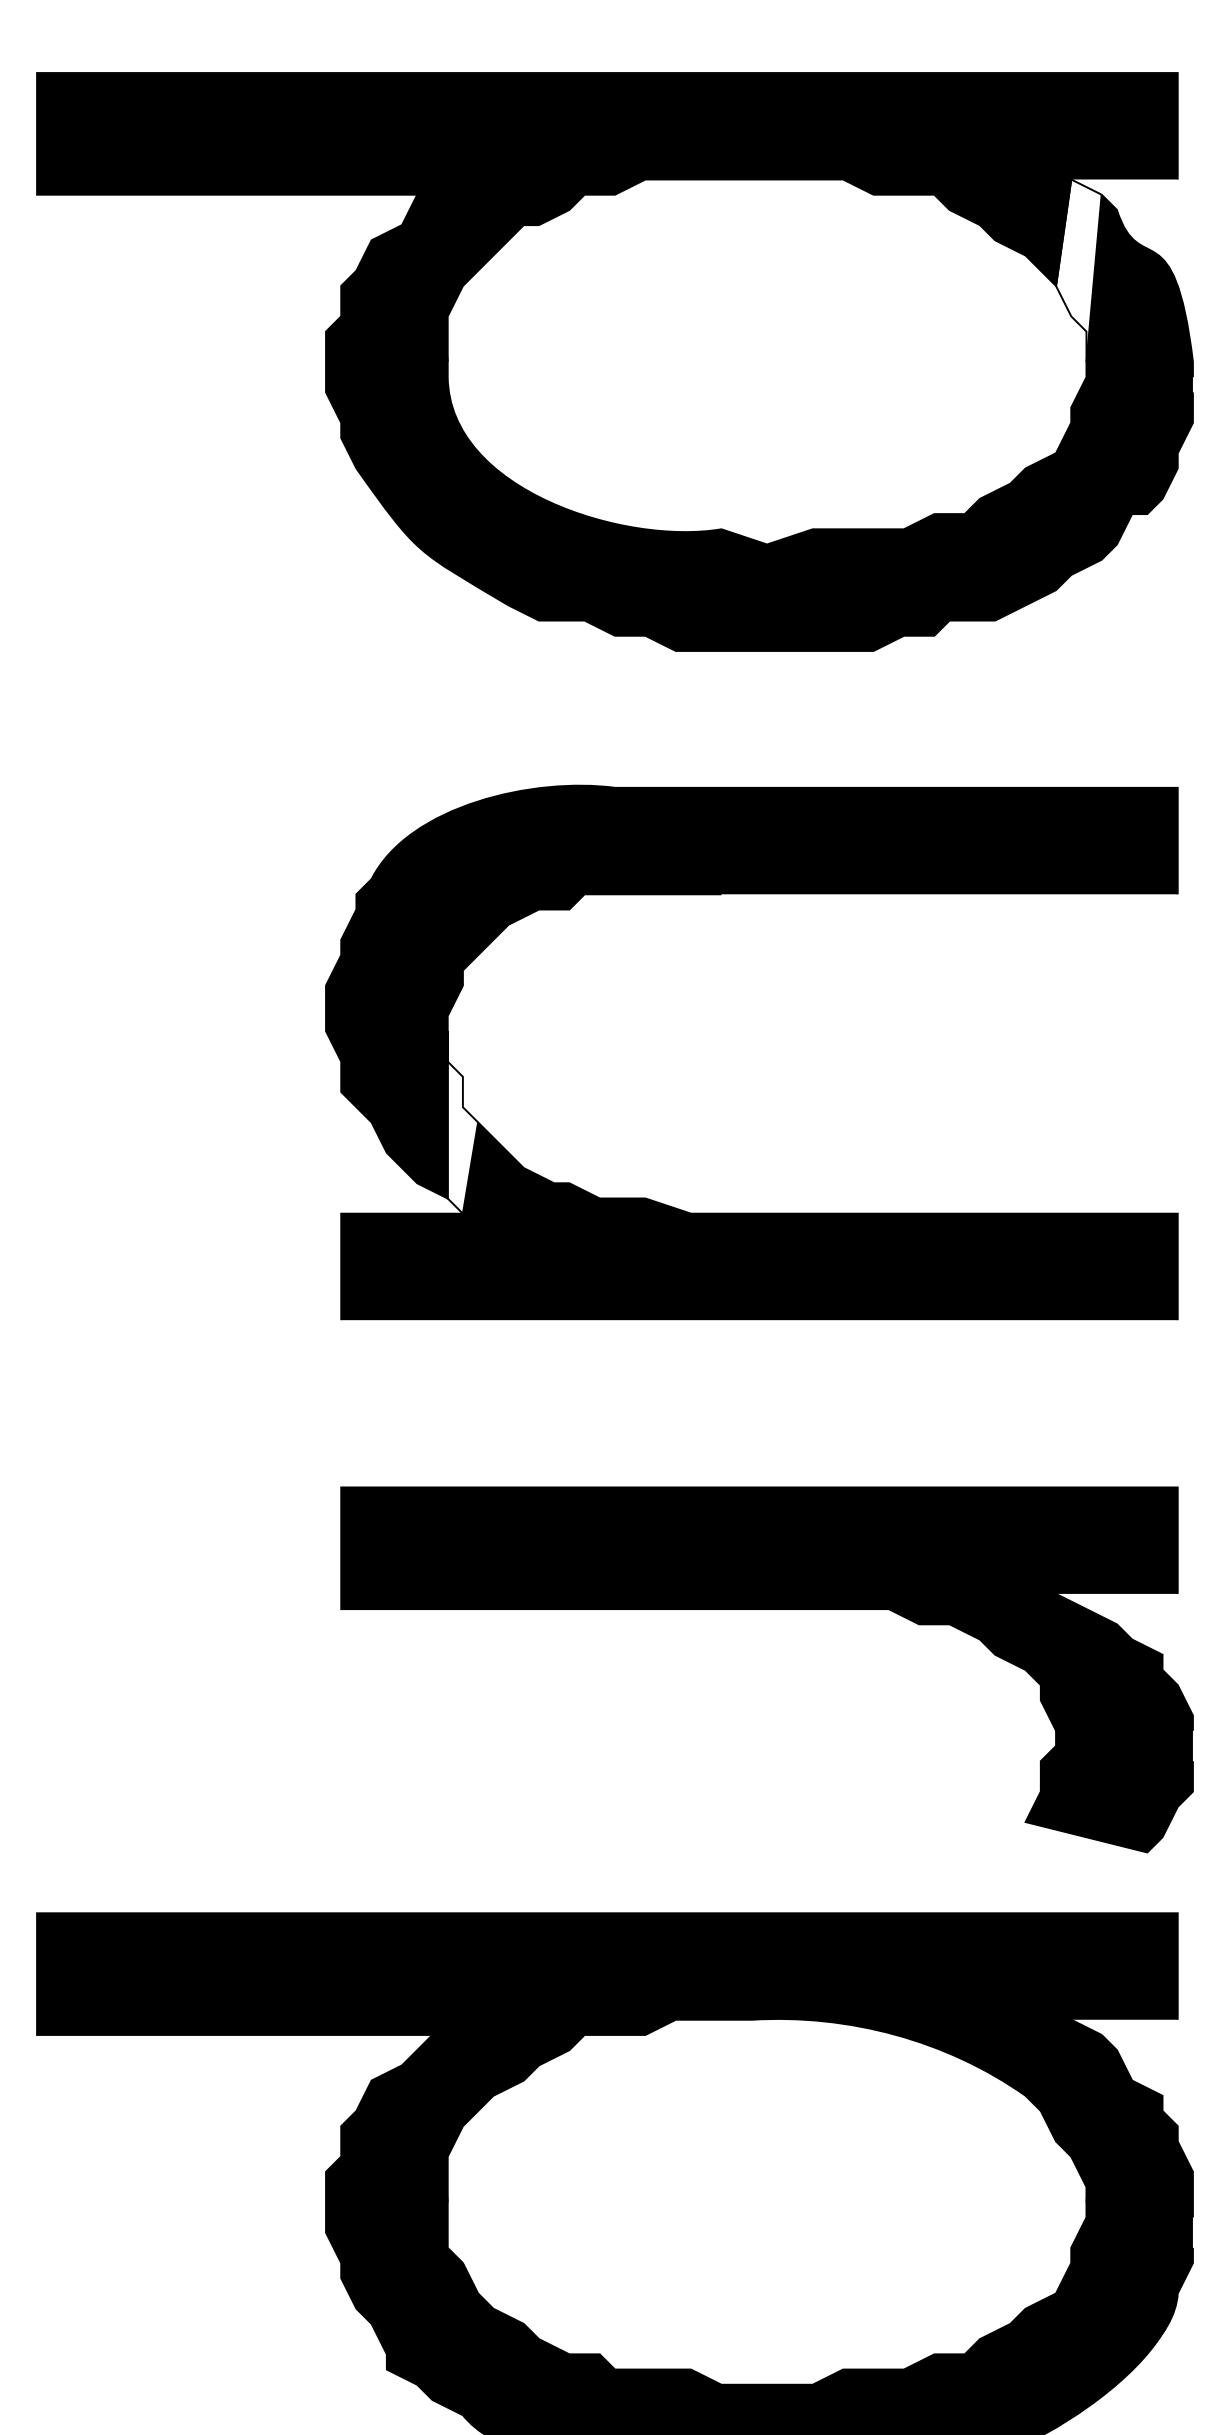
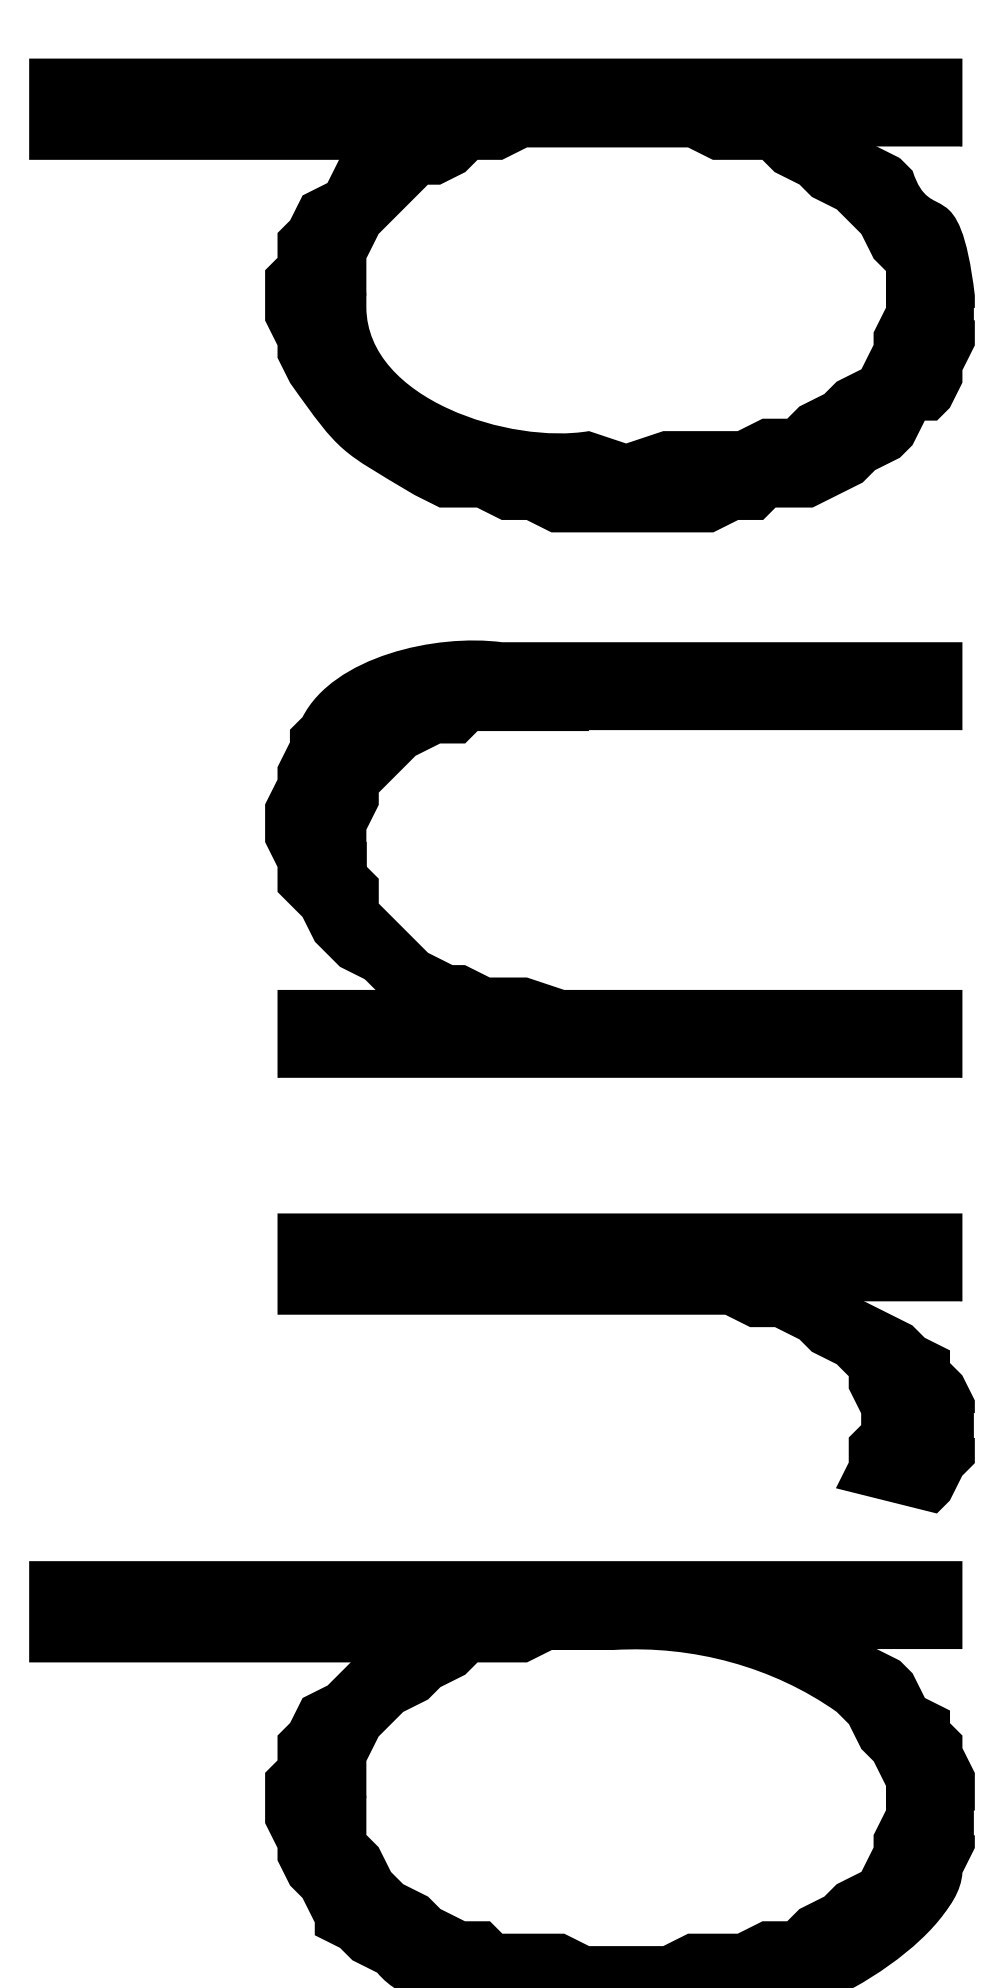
fill: (1078, 270) -> (880, 220), added
fill: (462, 1122) -> (377, 916), added

